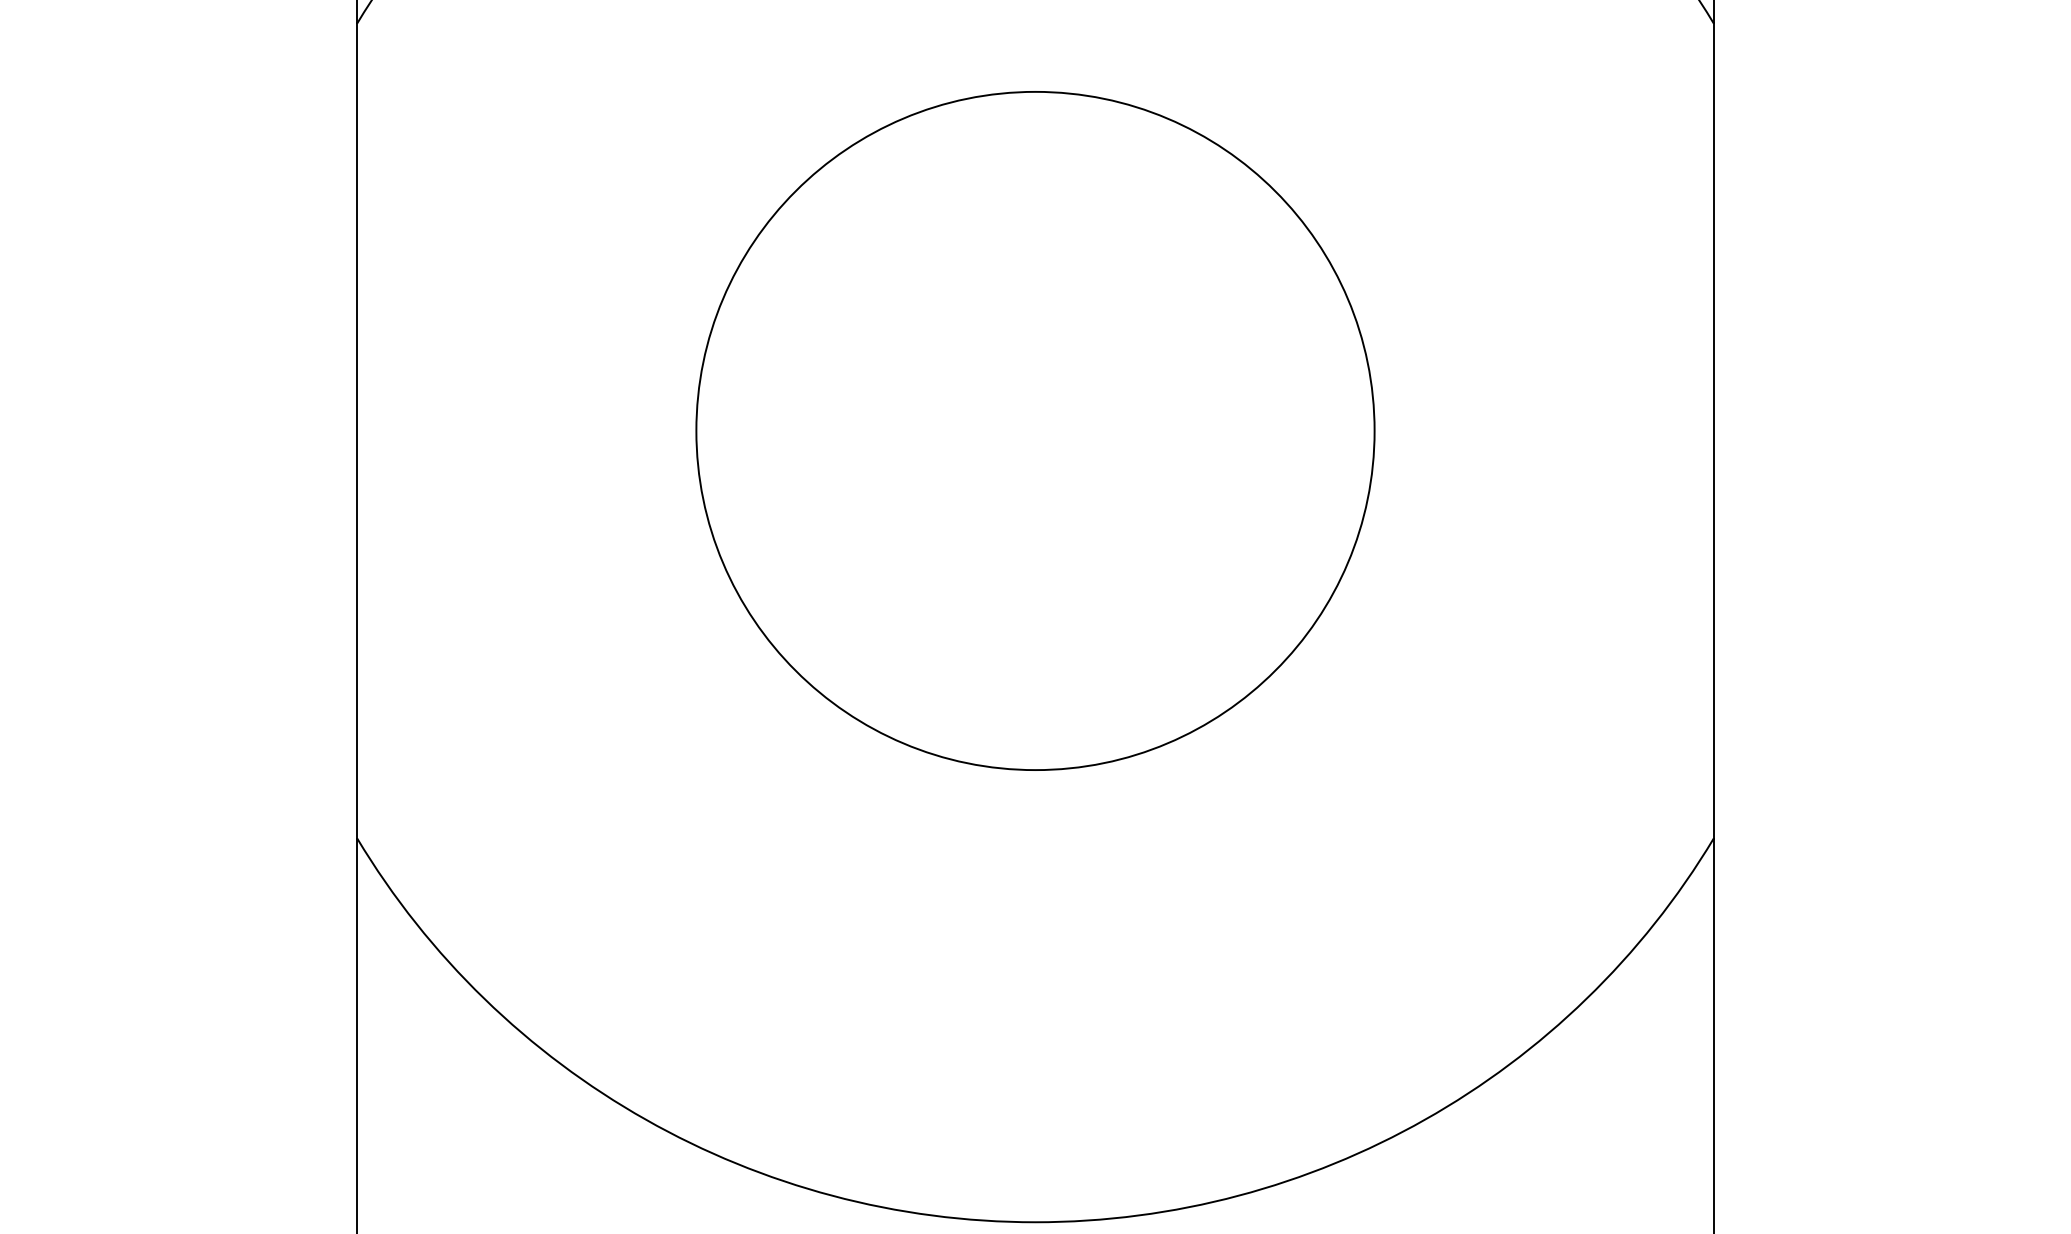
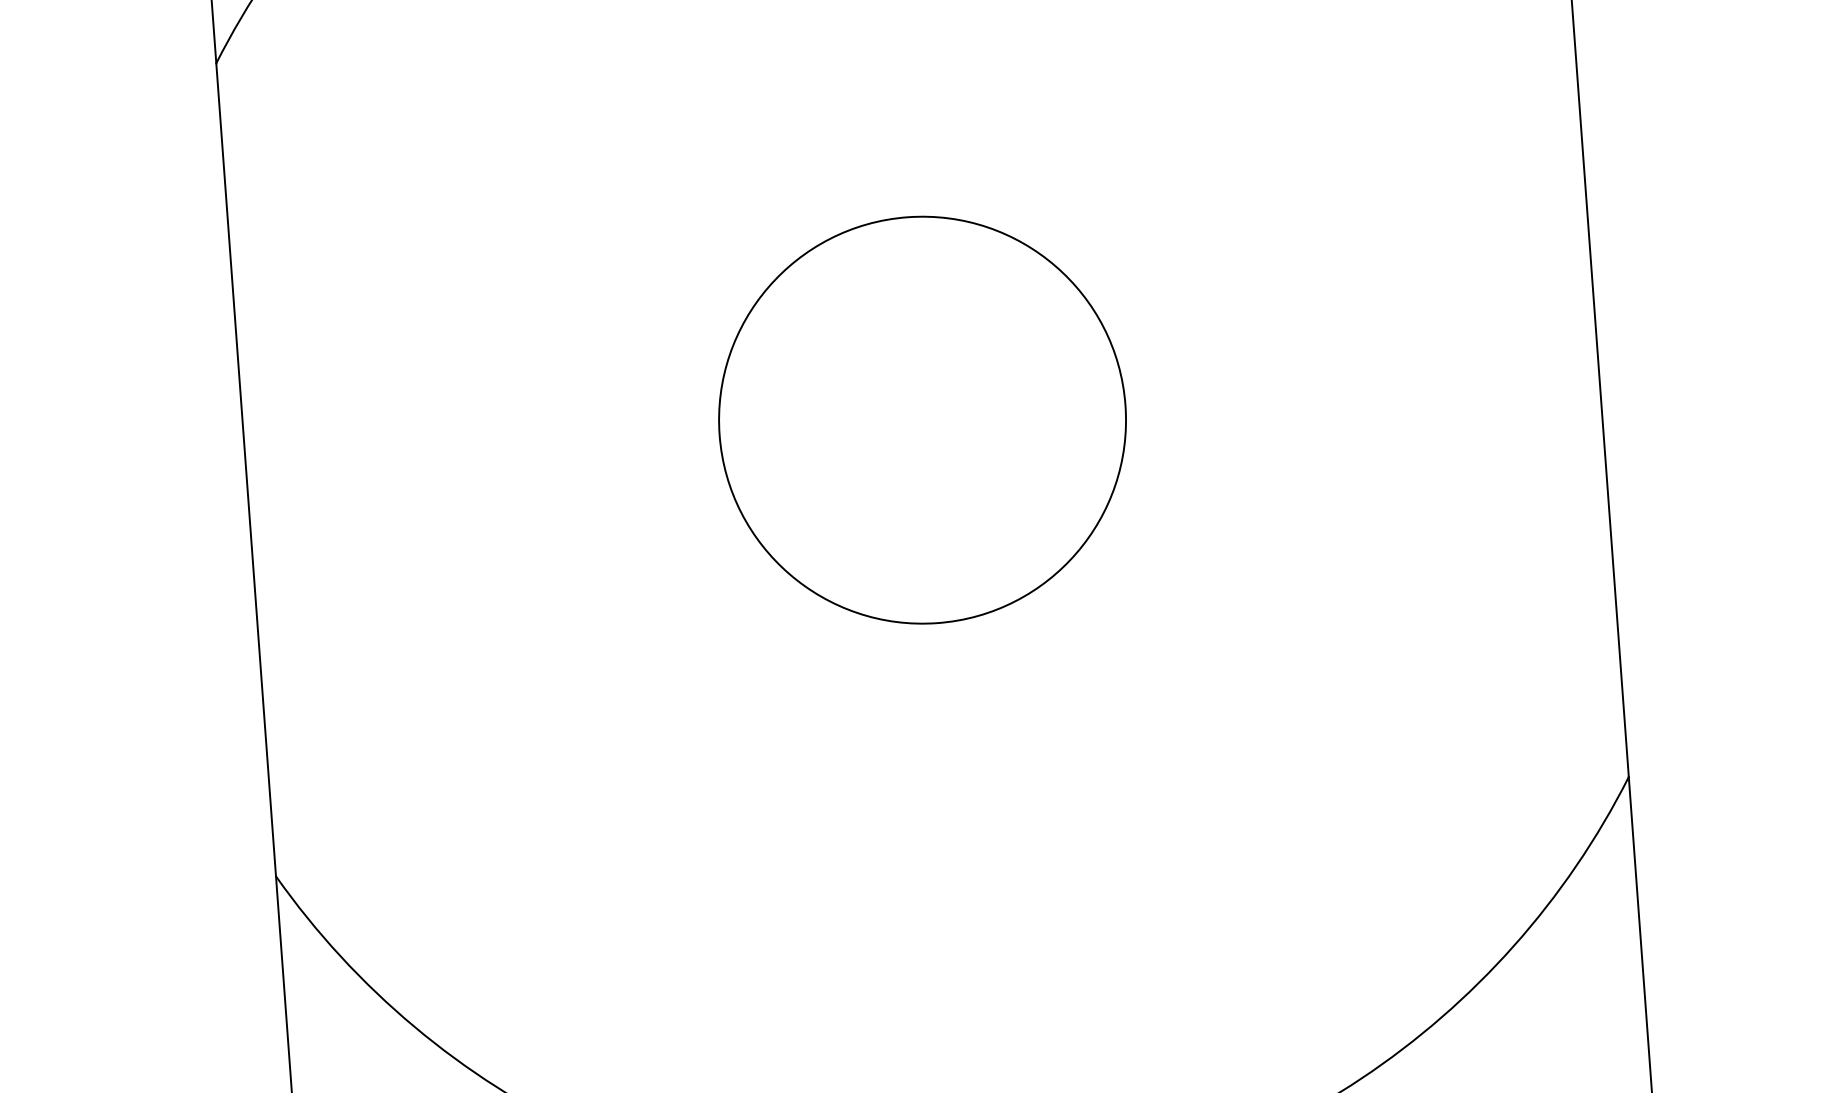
circle: (1035, 430) -> (922, 419), size x0.6

